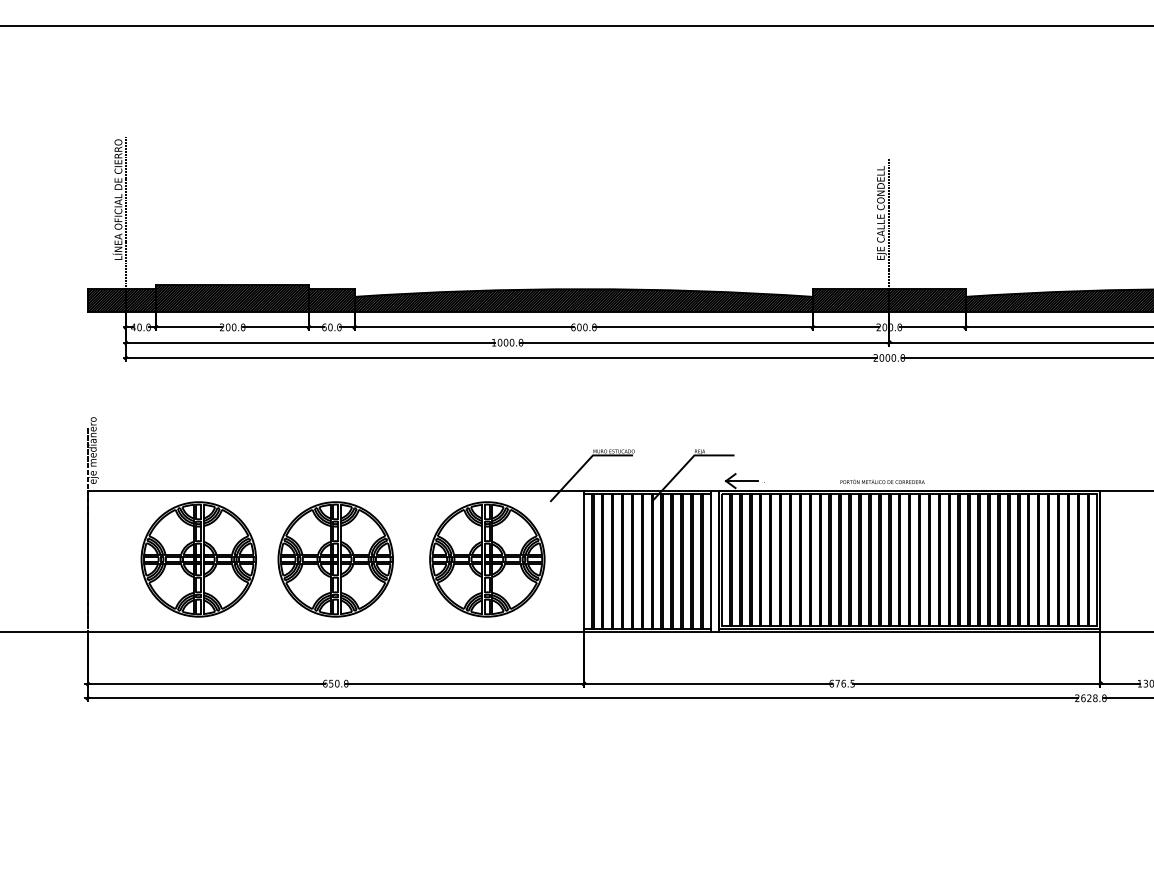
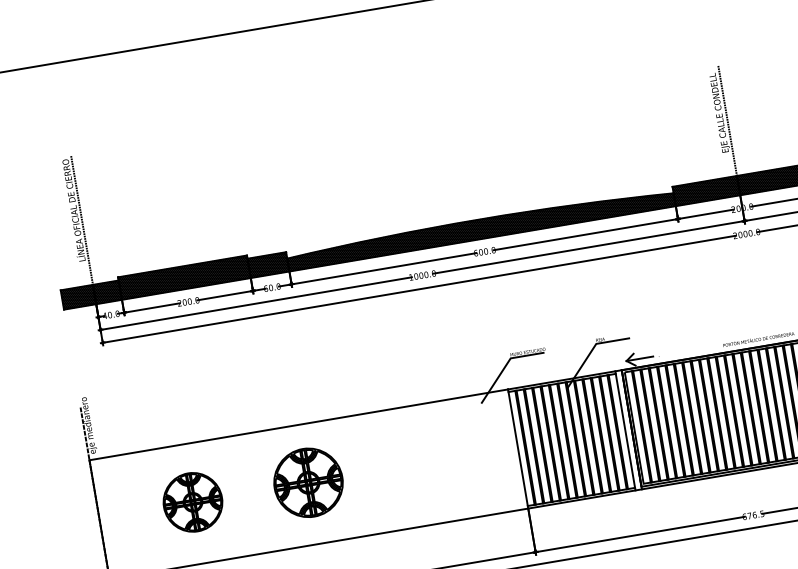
part: (198, 559) -> (192, 502), size x0.6
part: (335, 559) -> (308, 482), size x0.7
part: (487, 559) -> (436, 461), removed

